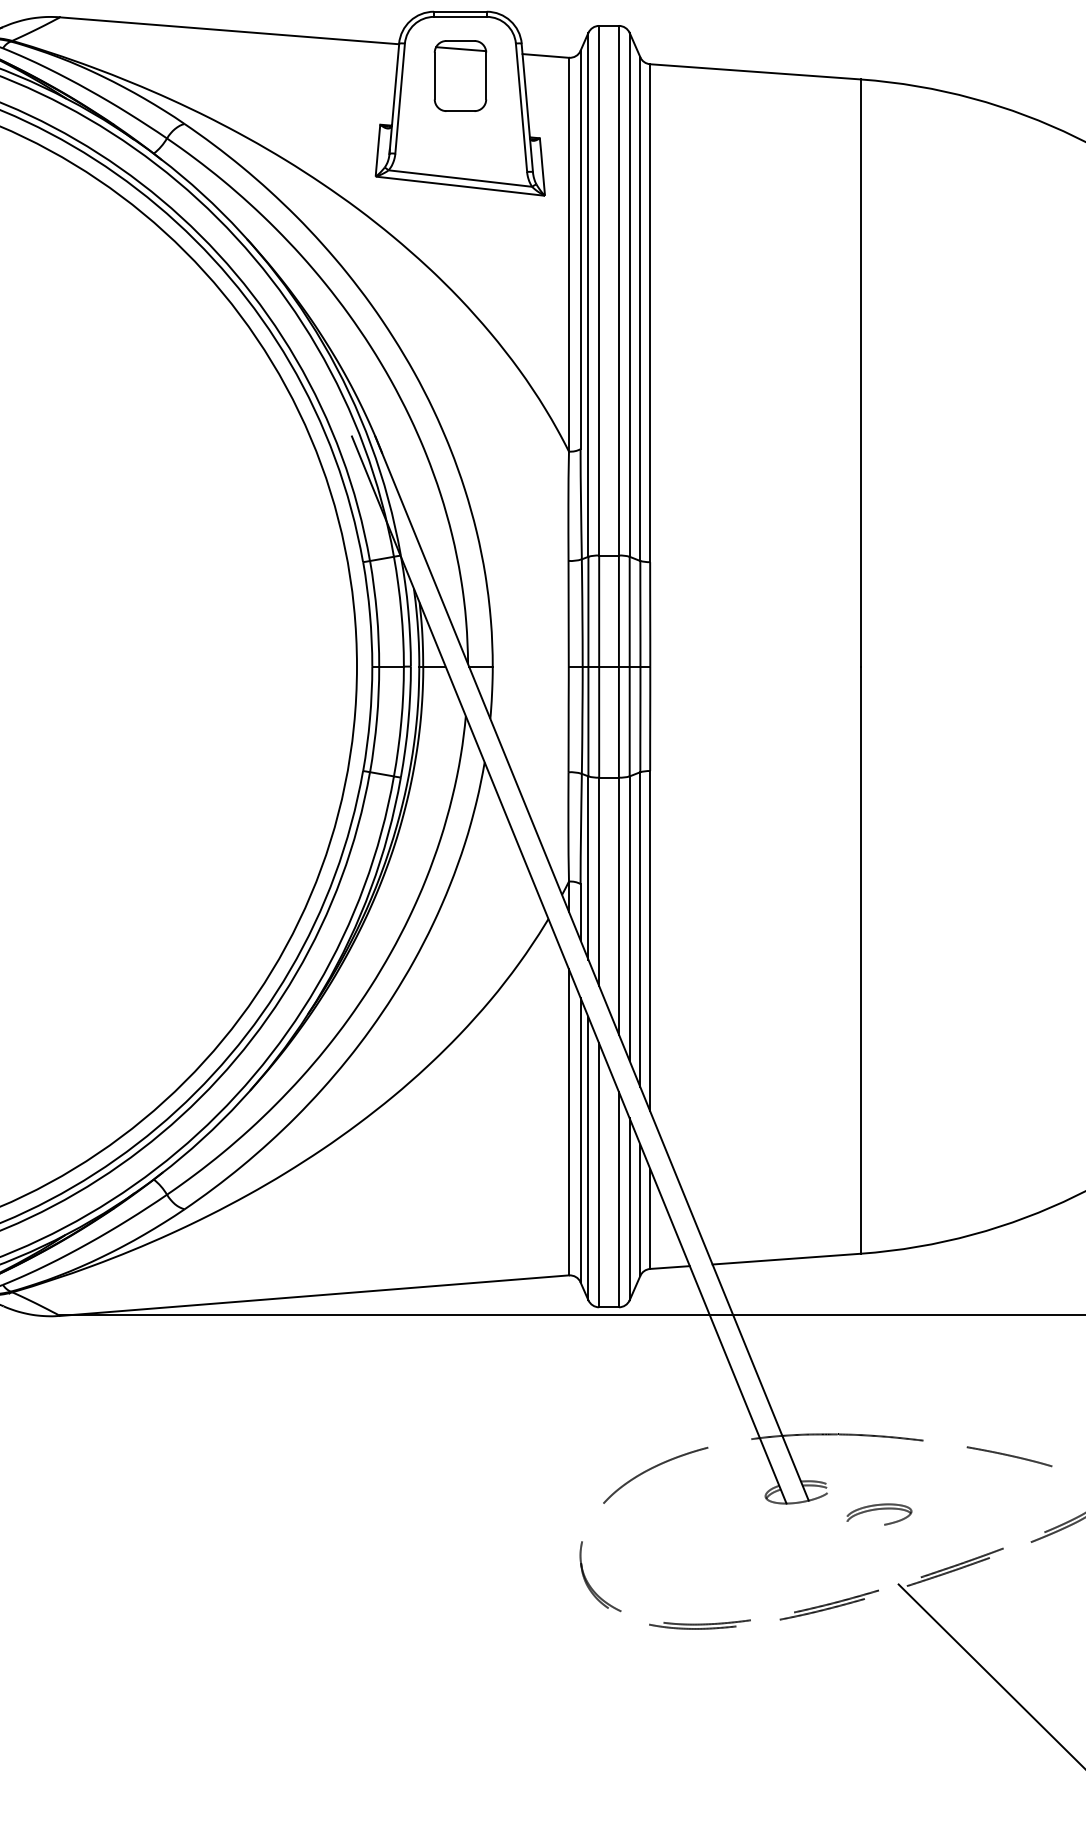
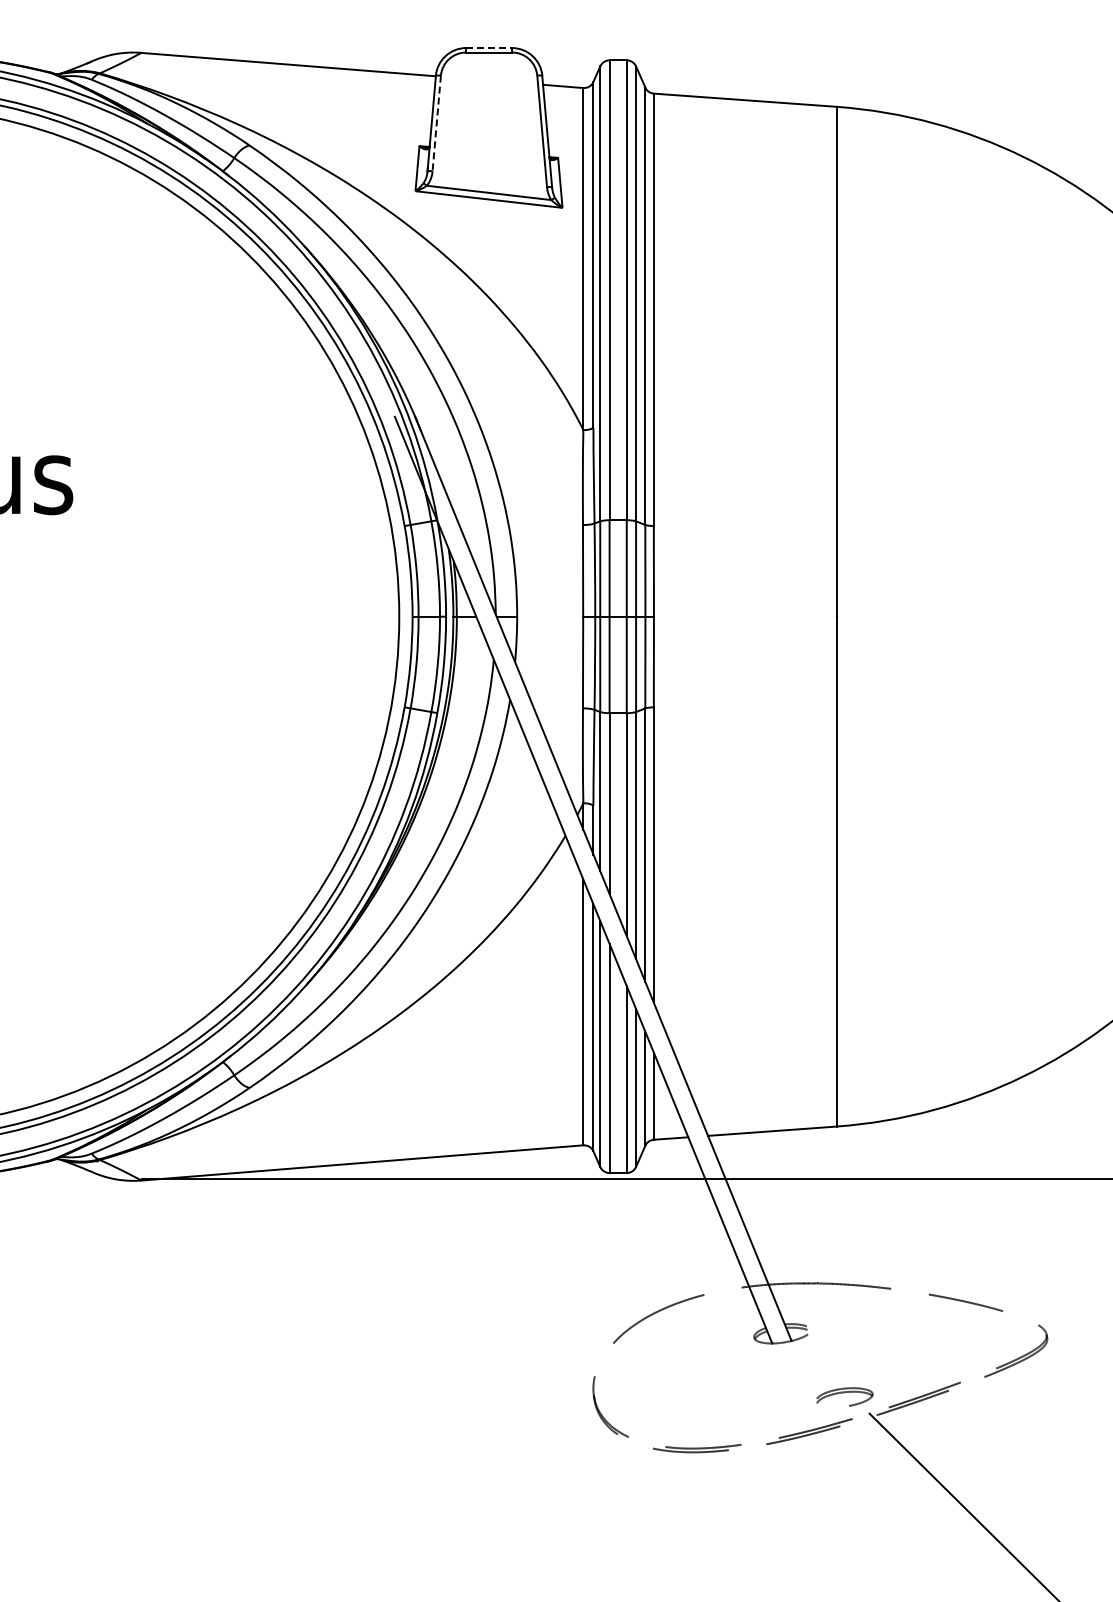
line: (460, 12) -> (489, 48), solid -> dashed
part: (460, 75) -> (489, 103), removed
line: (399, 98) -> (436, 123), solid -> dashed
part: (878, 1513) -> (844, 1396), moved

